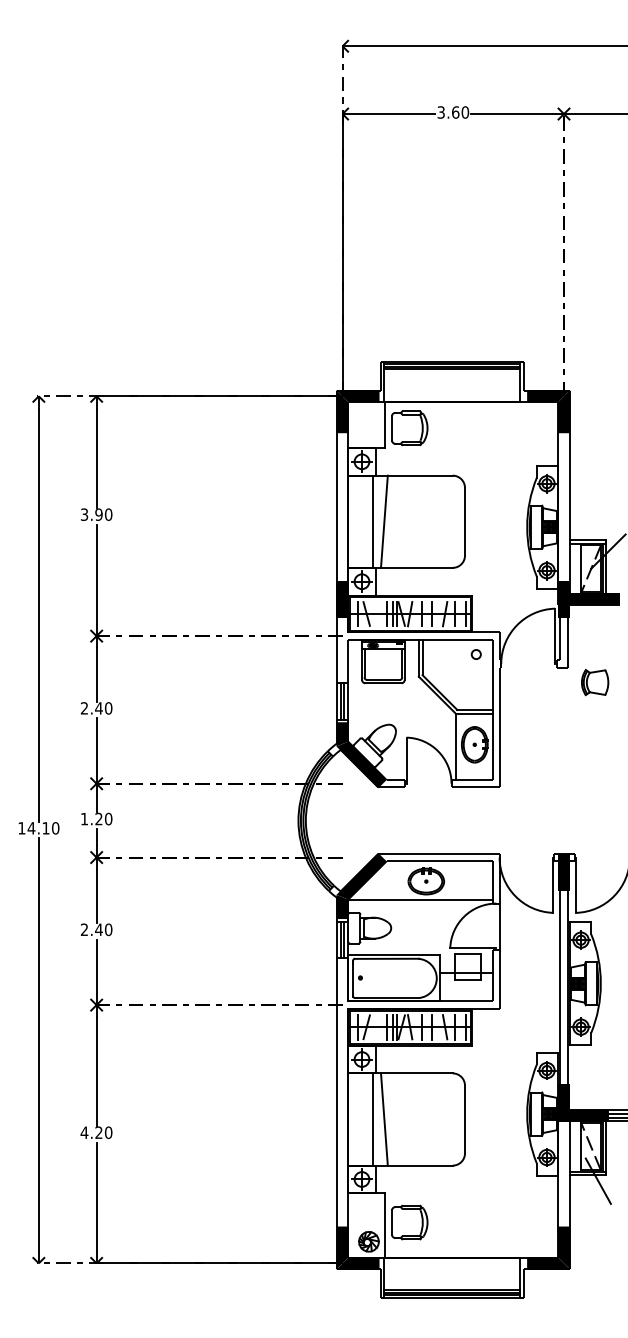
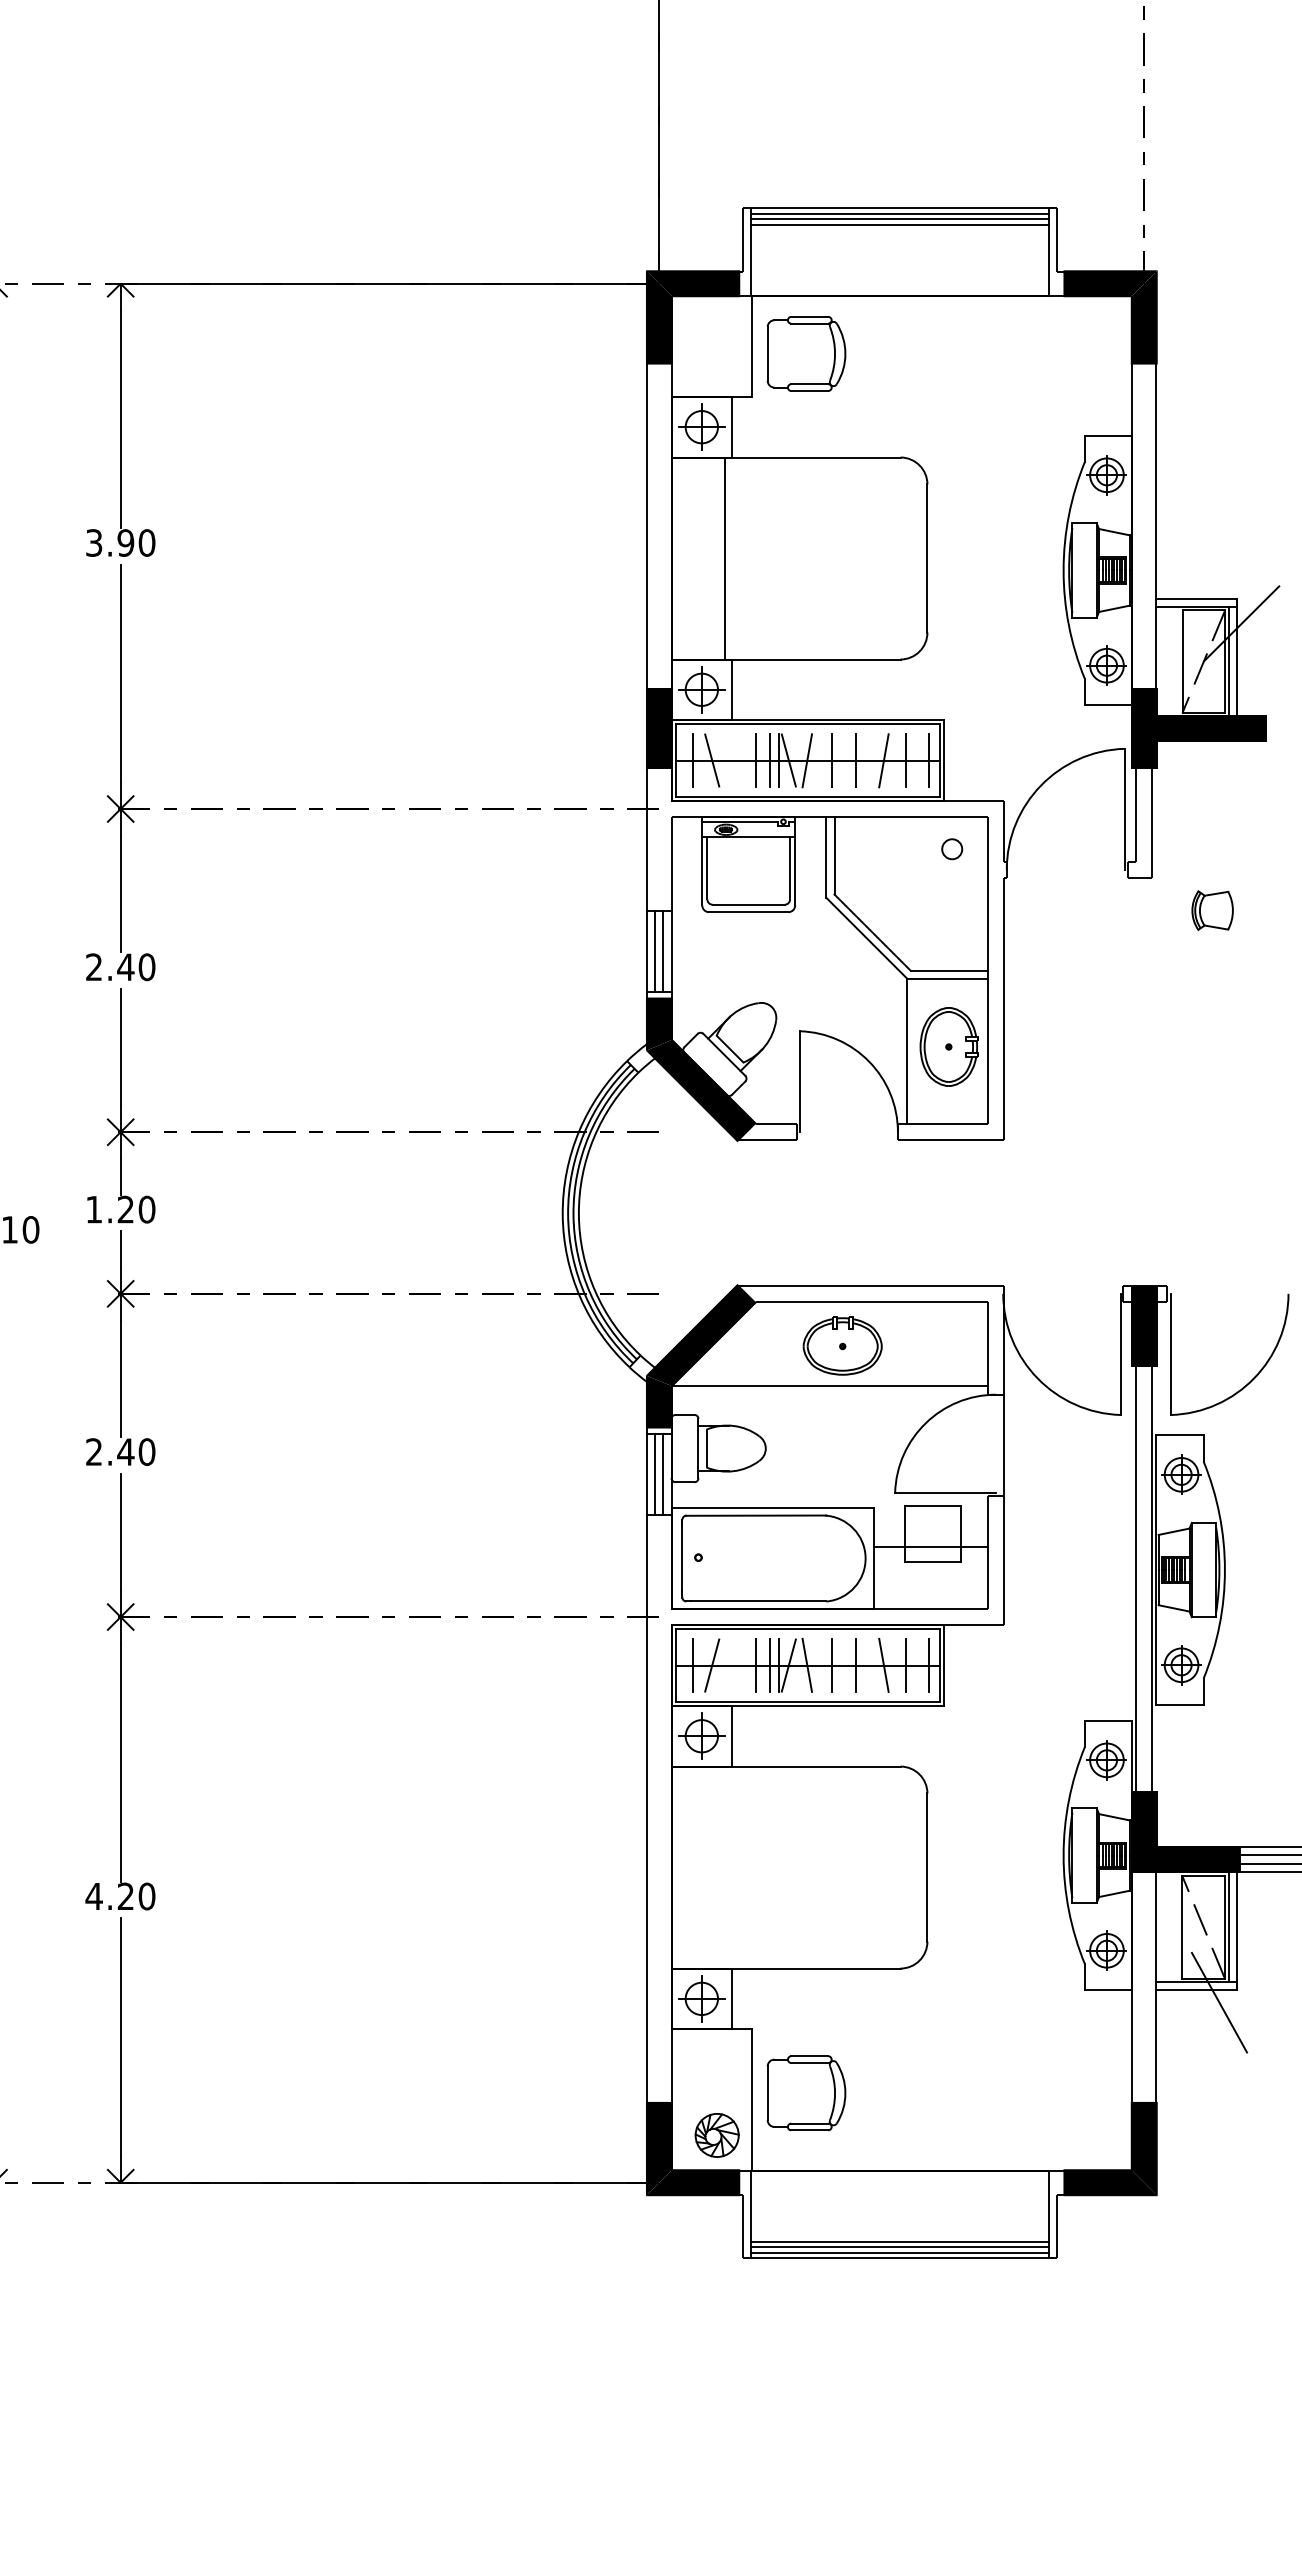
line: (384, 521) -> (751, 557), removed
part: (595, 682) -> (1213, 910), size x0.7
line: (372, 1119) -> (724, 1867), removed
line: (384, 1119) -> (751, 1867), removed

